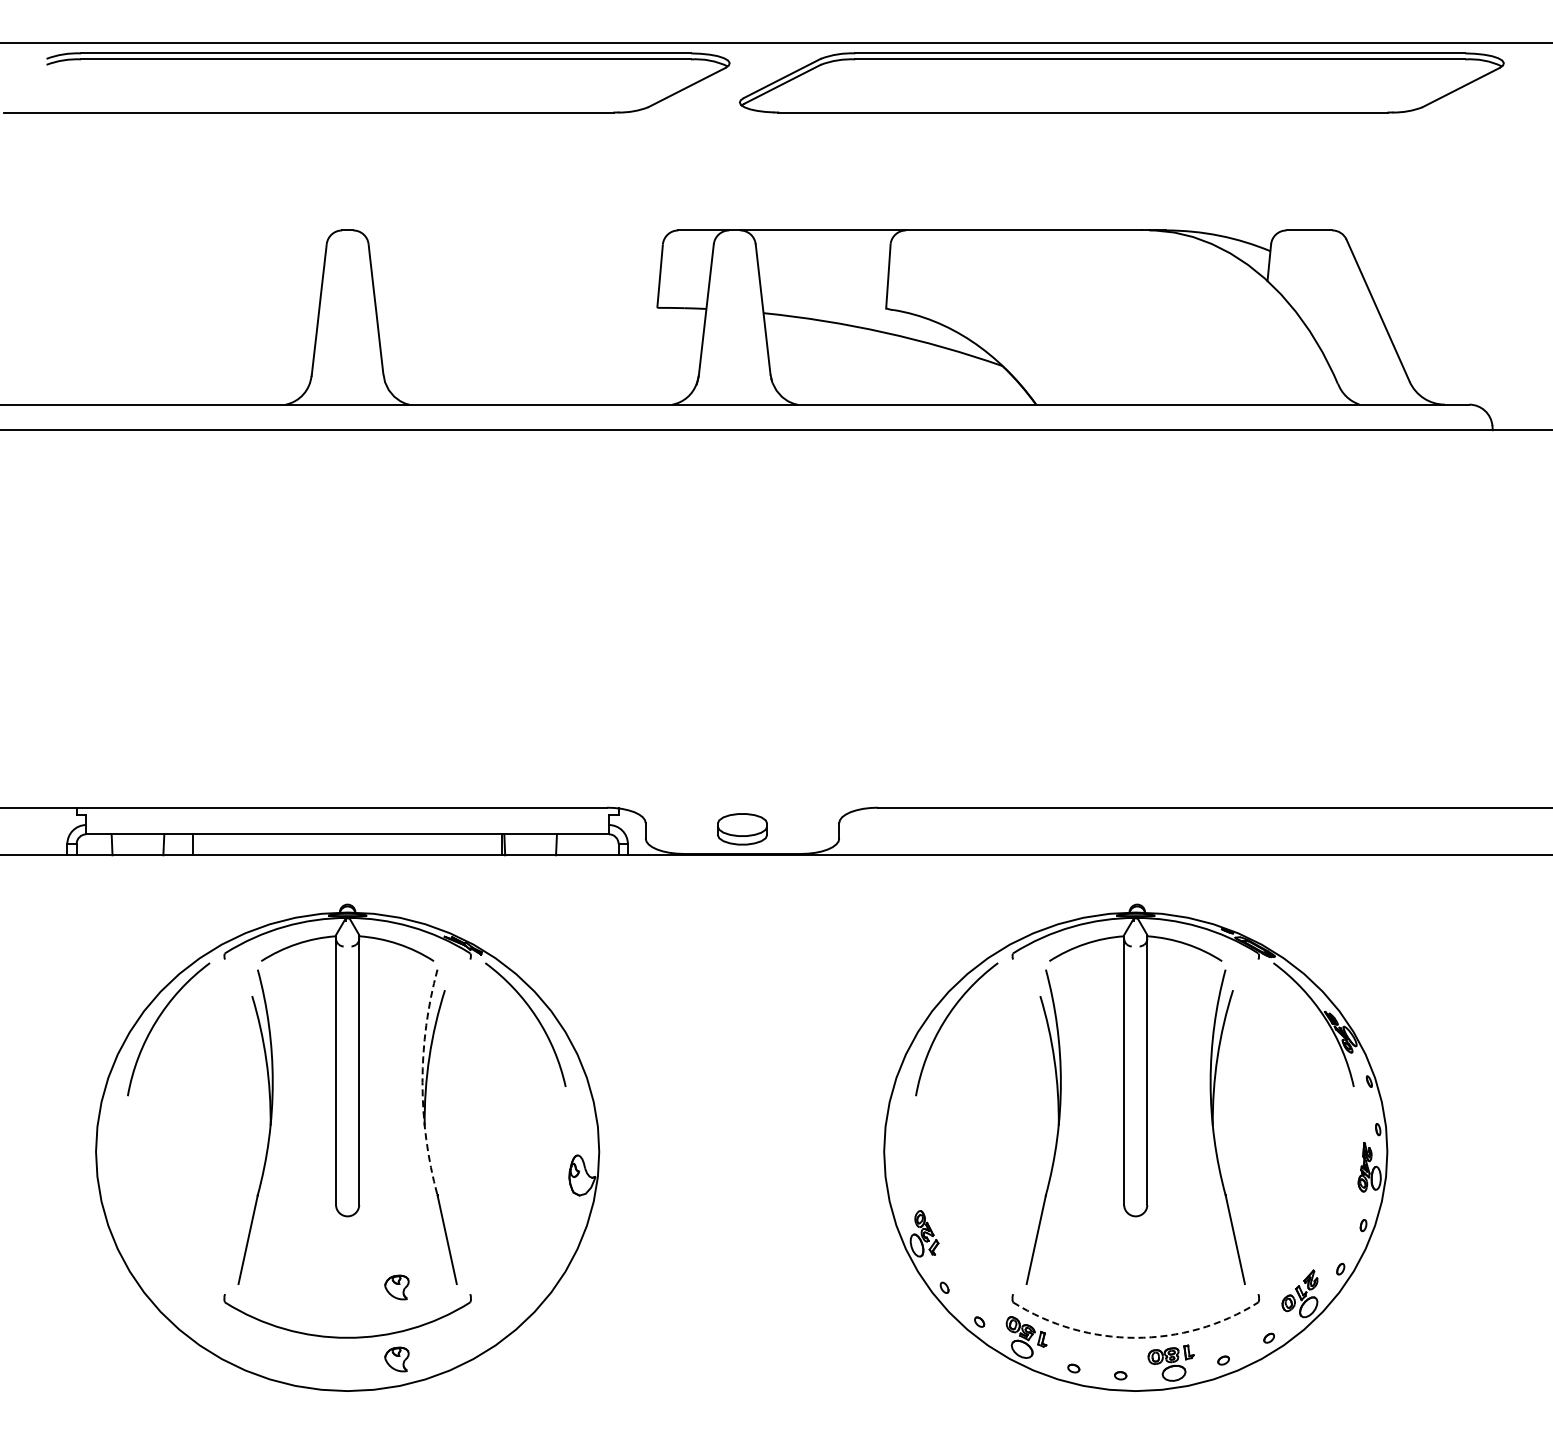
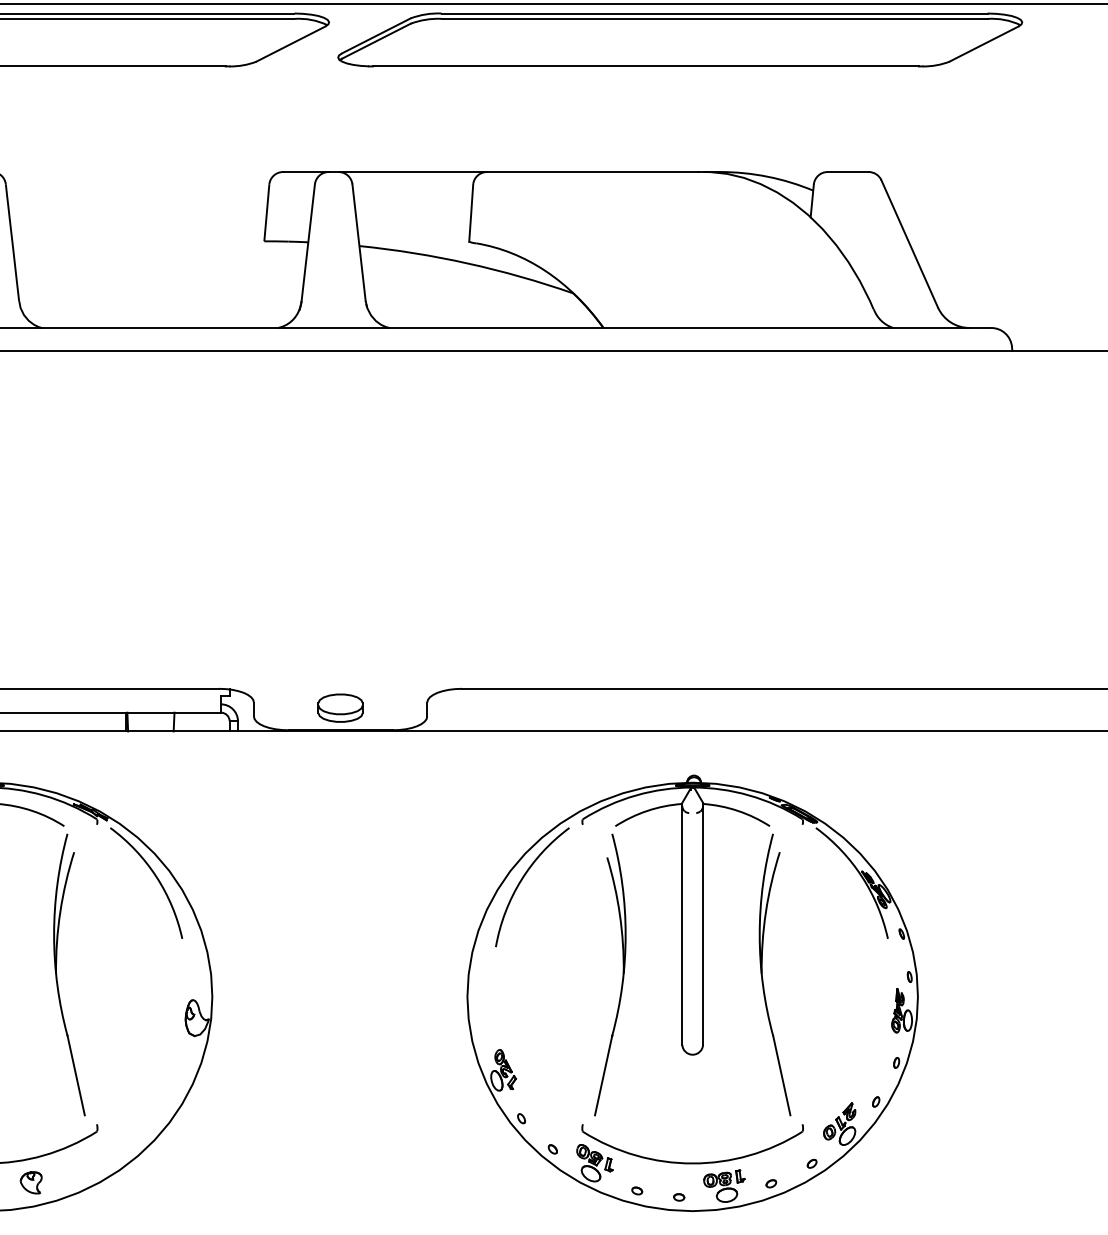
arc: (422, 1082) -> (54, 934), dashed -> solid
part: (396, 1287) -> (30, 1118), removed
arc: (1135, 1337) -> (692, 1163), dashed -> solid

